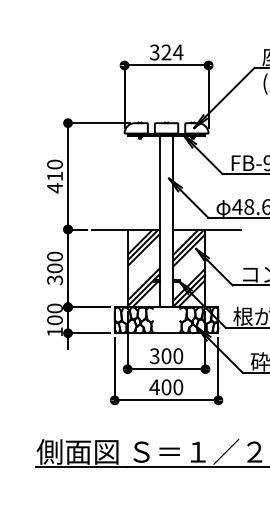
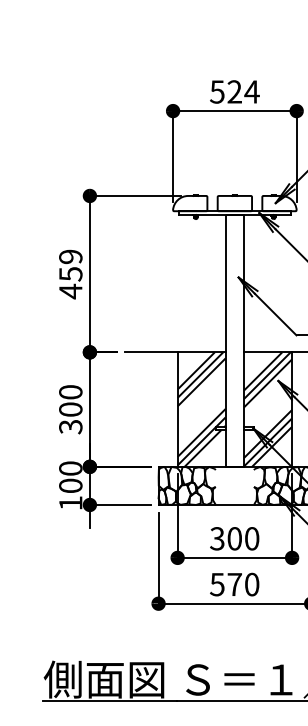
text: (154, 51) -> (217, 90), 324 -> 524
text: (55, 170) -> (71, 265), 410 -> 459
text: (160, 387) -> (225, 584), 400 -> 570

